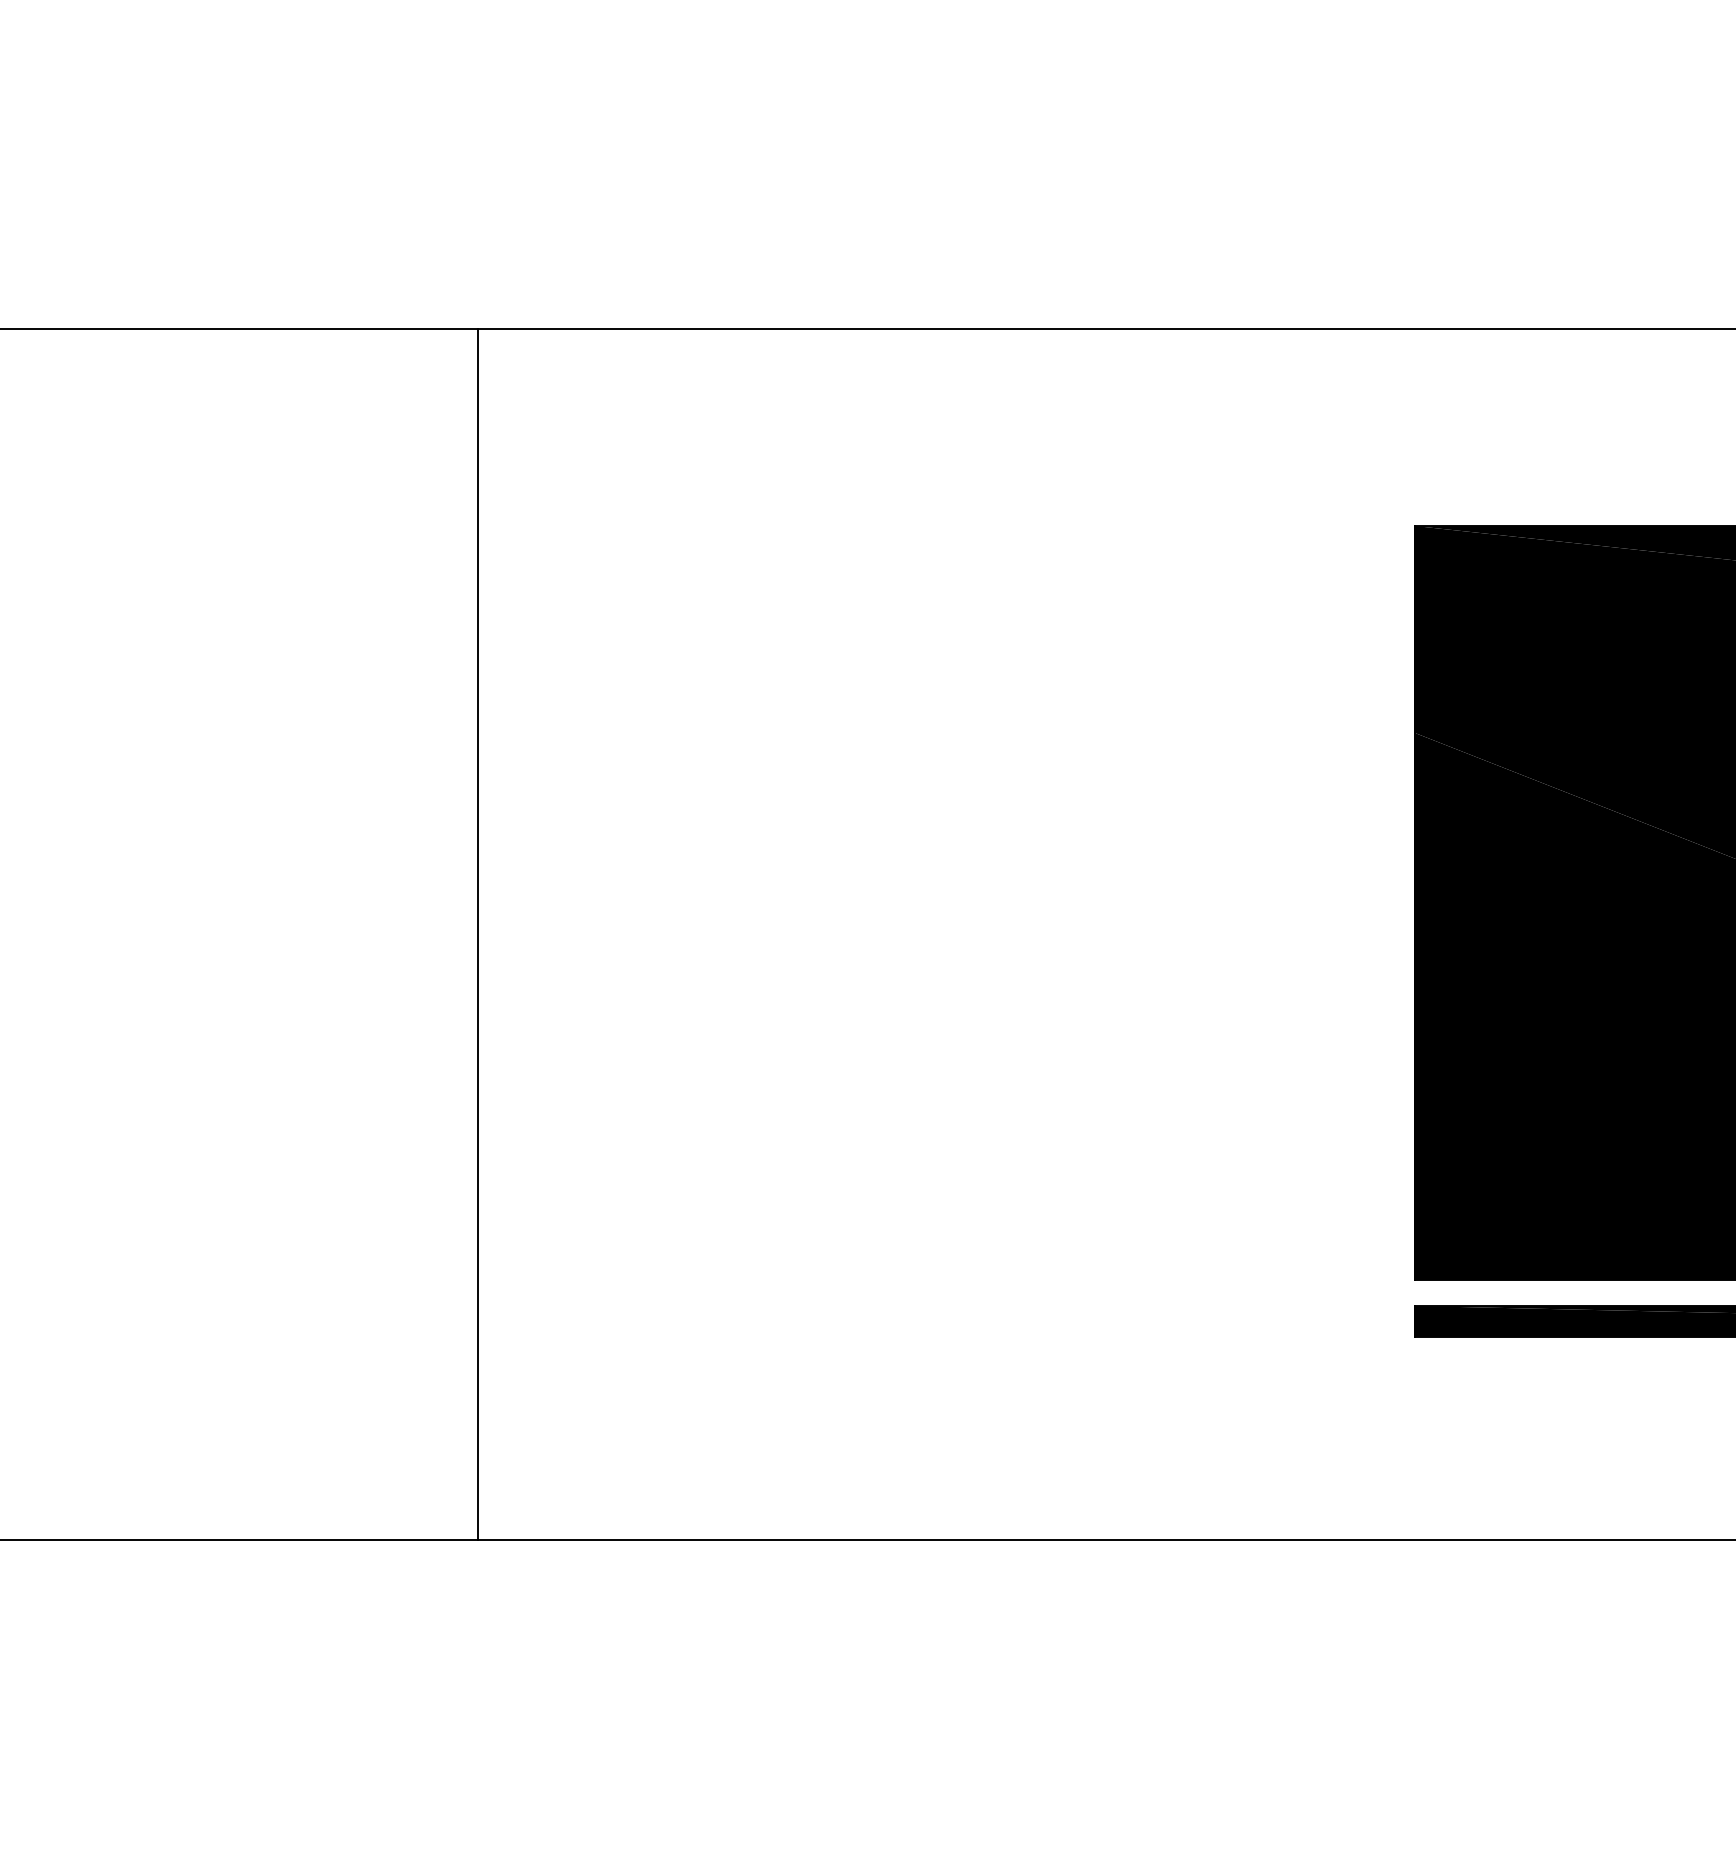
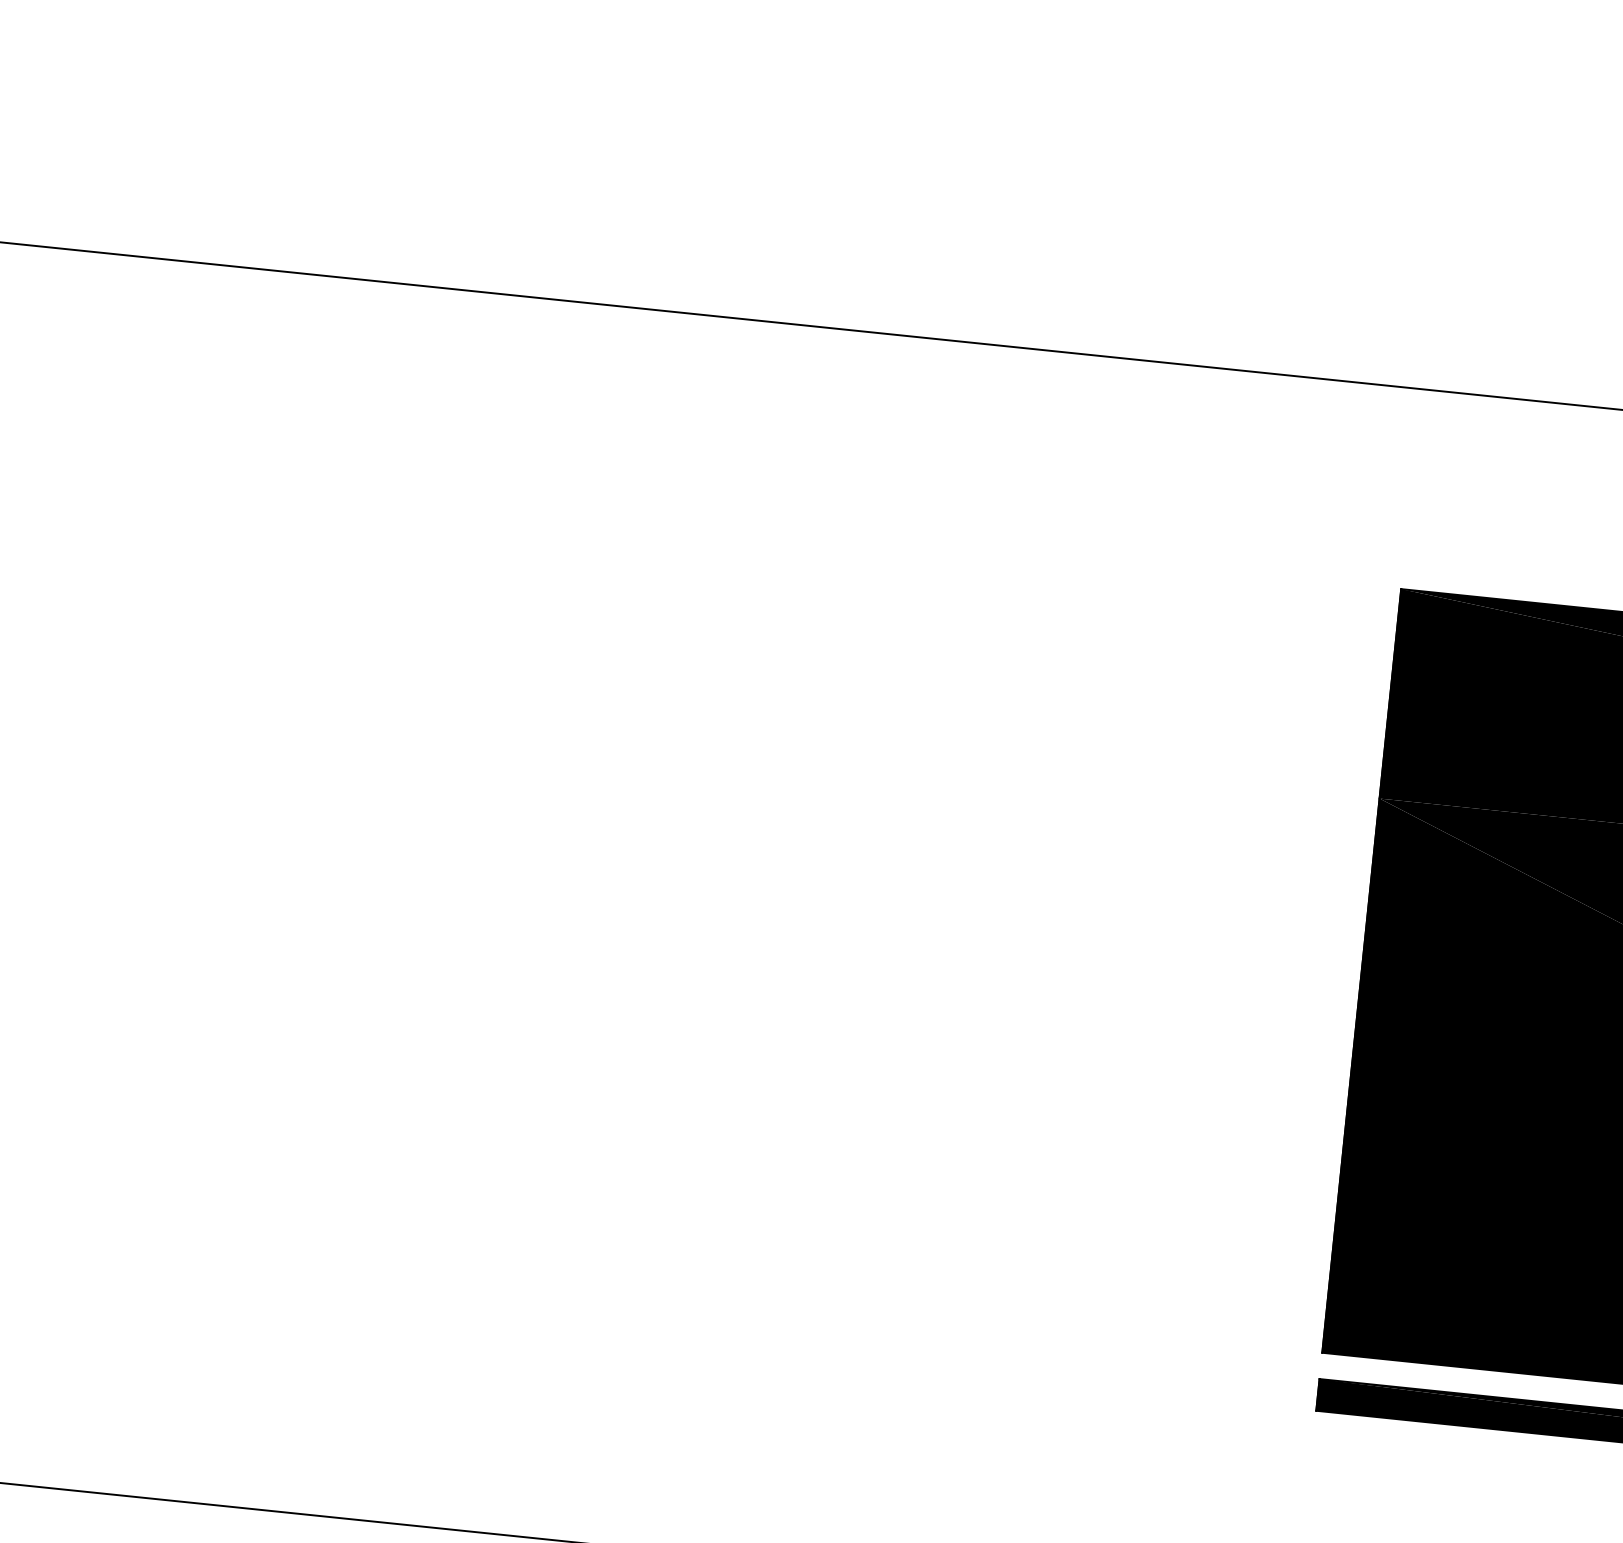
line: (478, 934) -> (409, 904), removed

